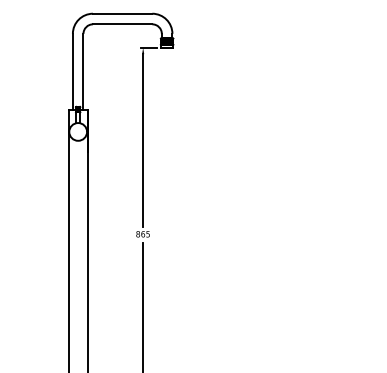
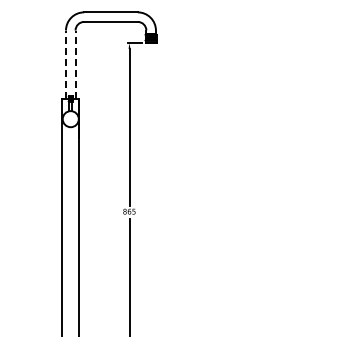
line: (73, 71) -> (66, 64), solid -> dashed
line: (83, 71) -> (75, 64), solid -> dashed

